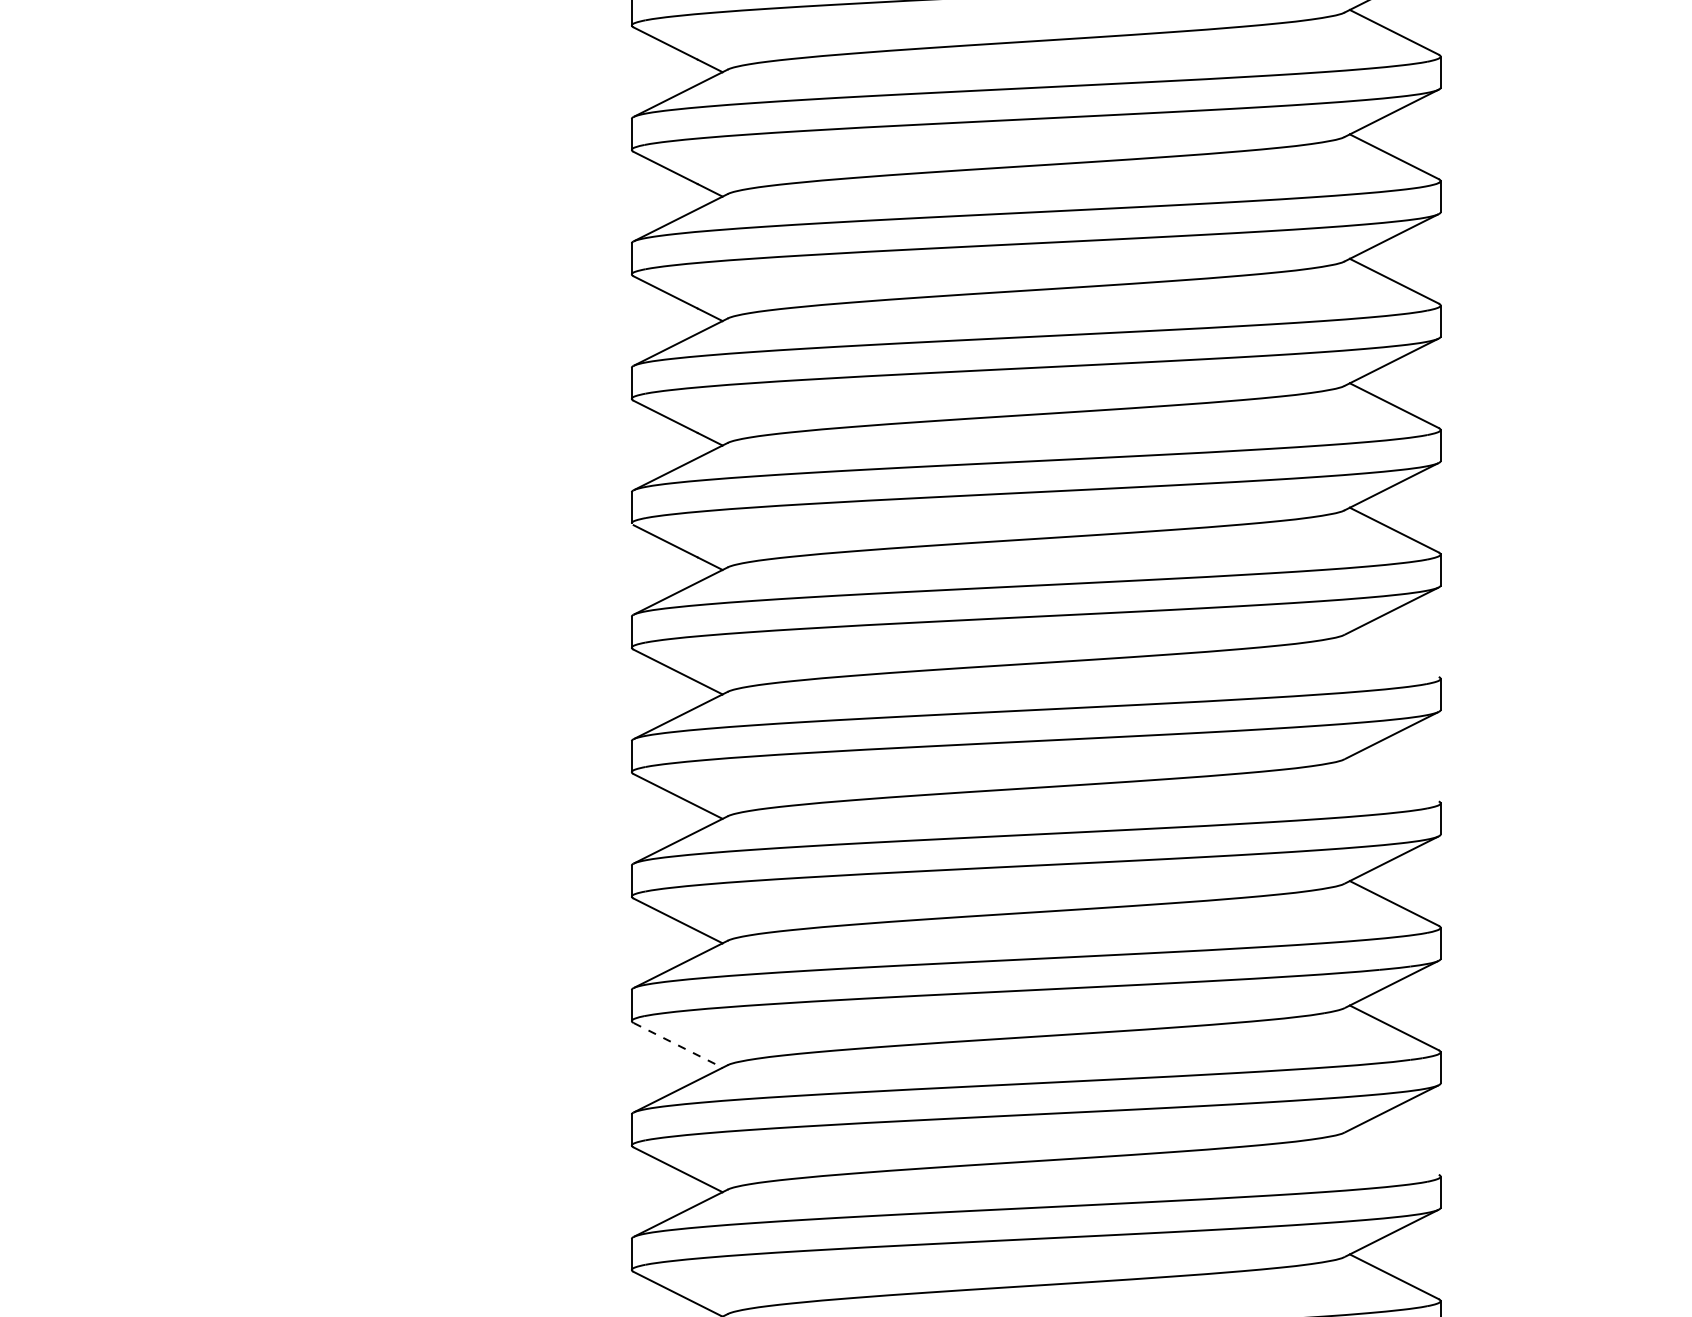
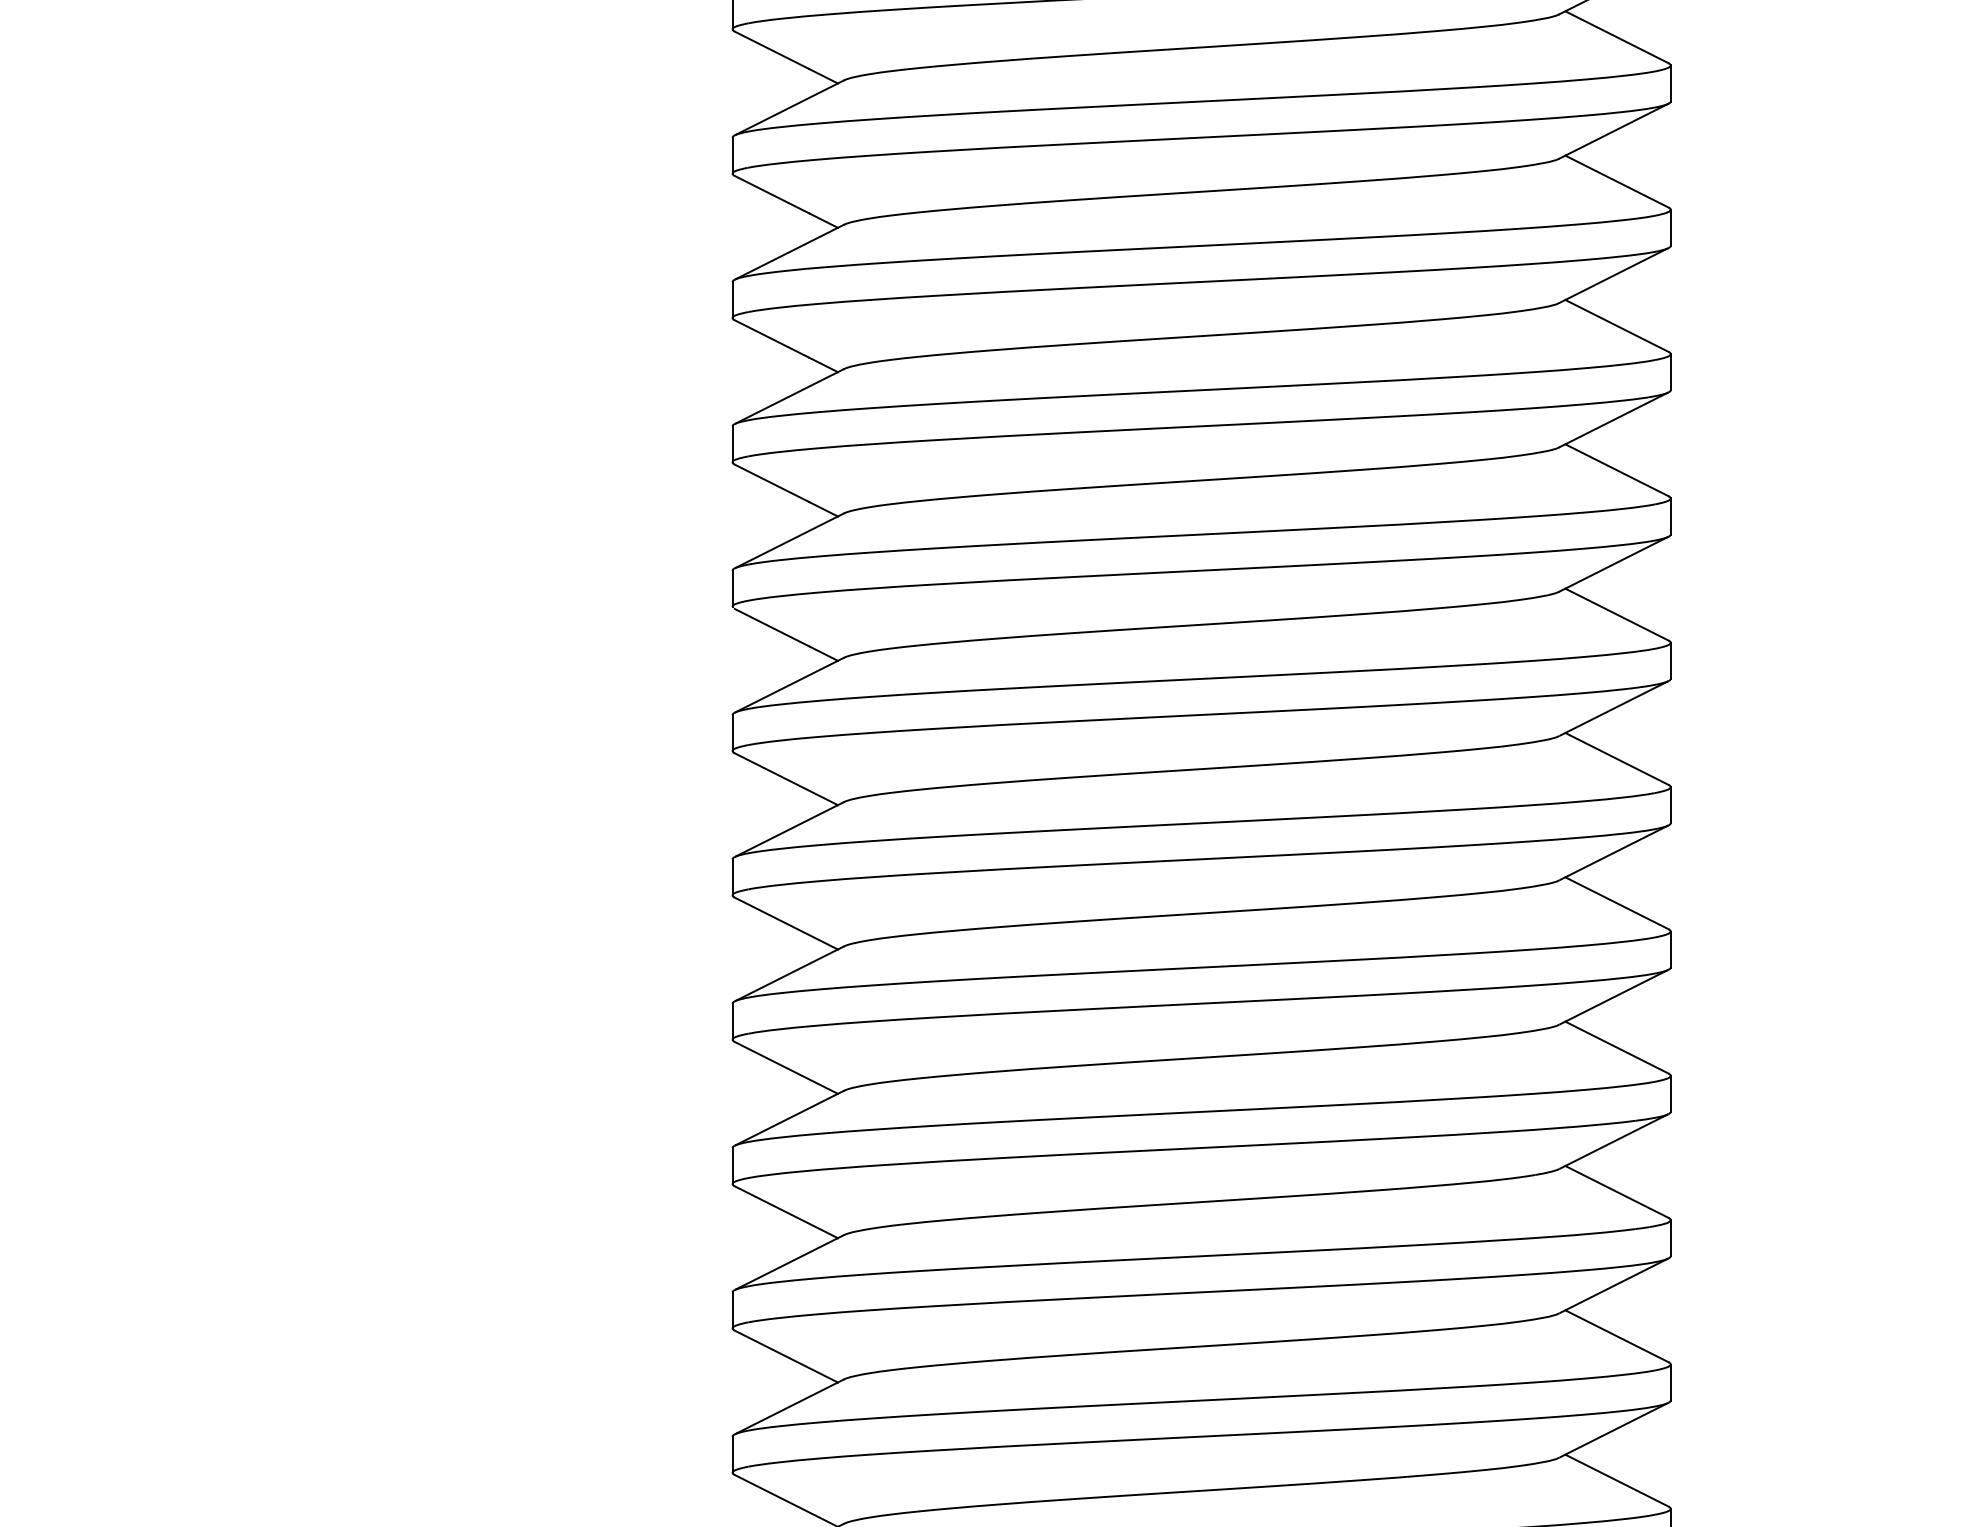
line: (1393, 654) -> (1616, 758), added
line: (1393, 779) -> (1616, 903), added
line: (678, 1045) -> (786, 1212), dashed -> solid
line: (1393, 1152) -> (1616, 1336), added

